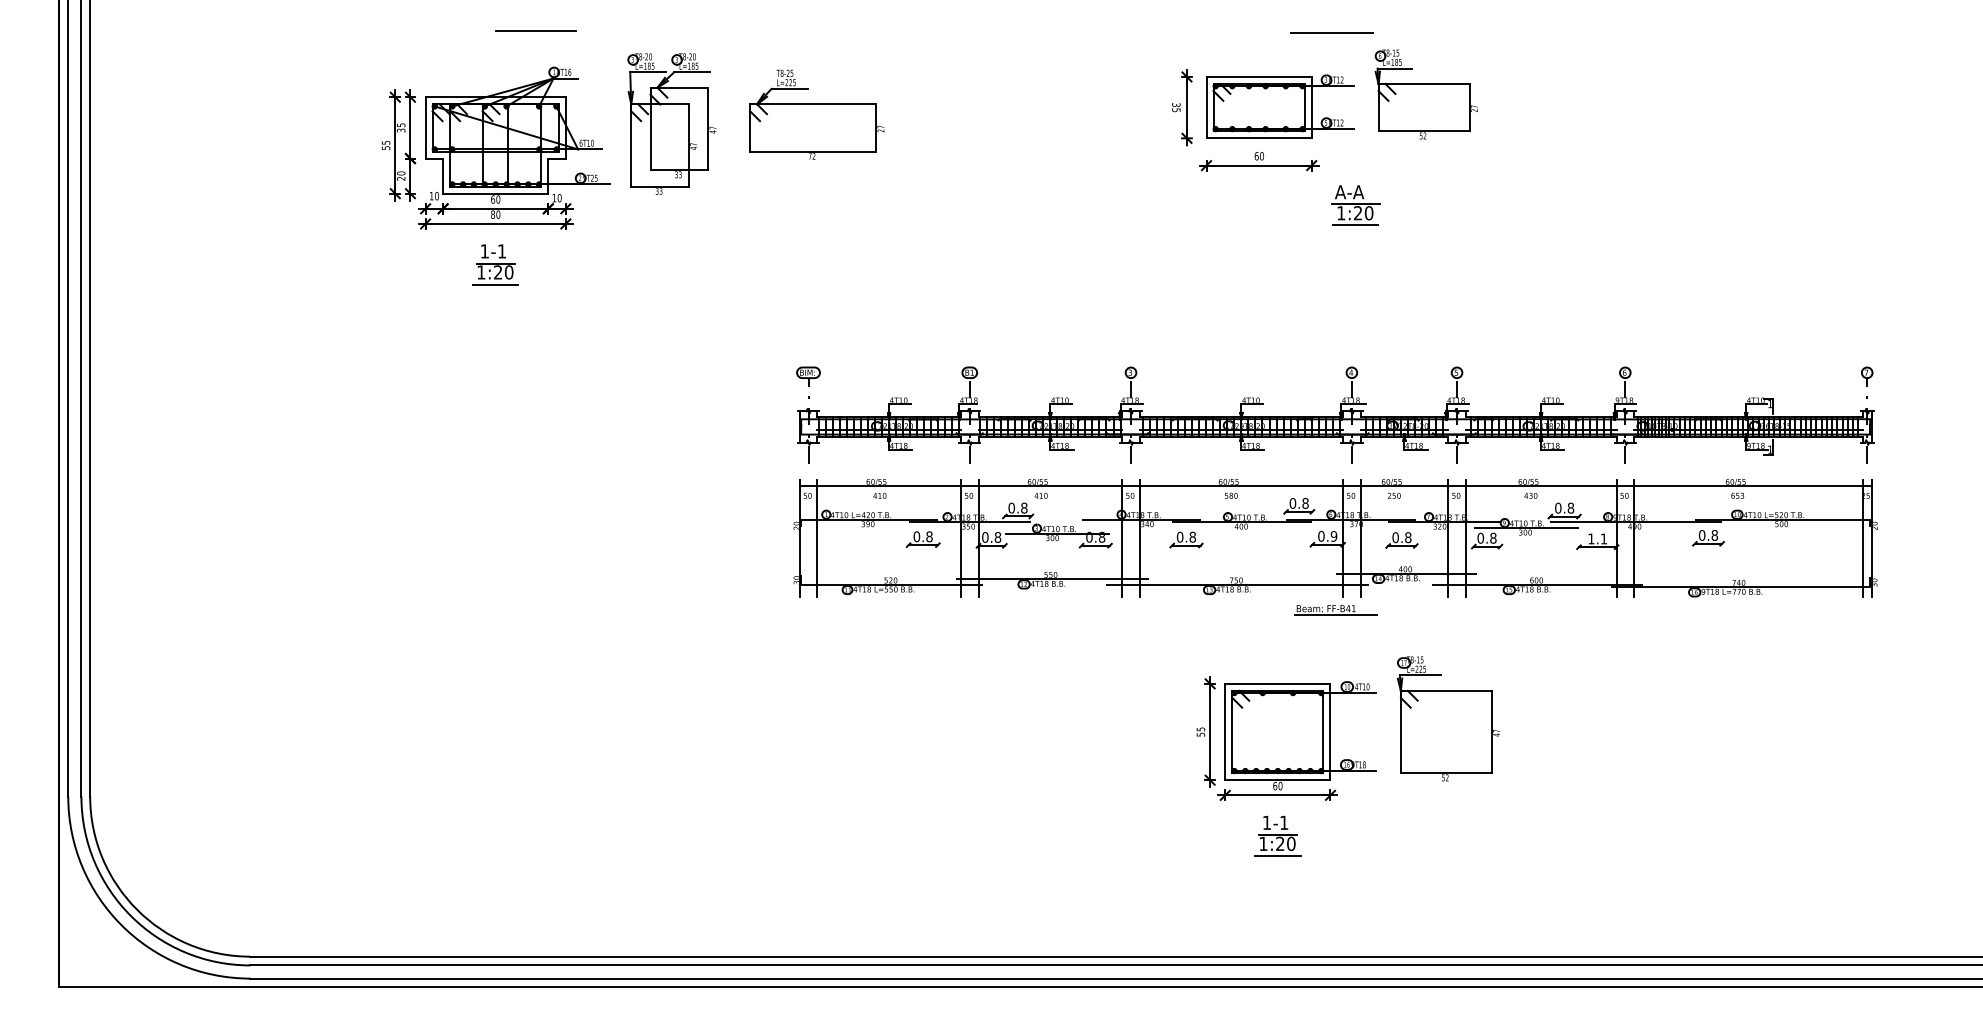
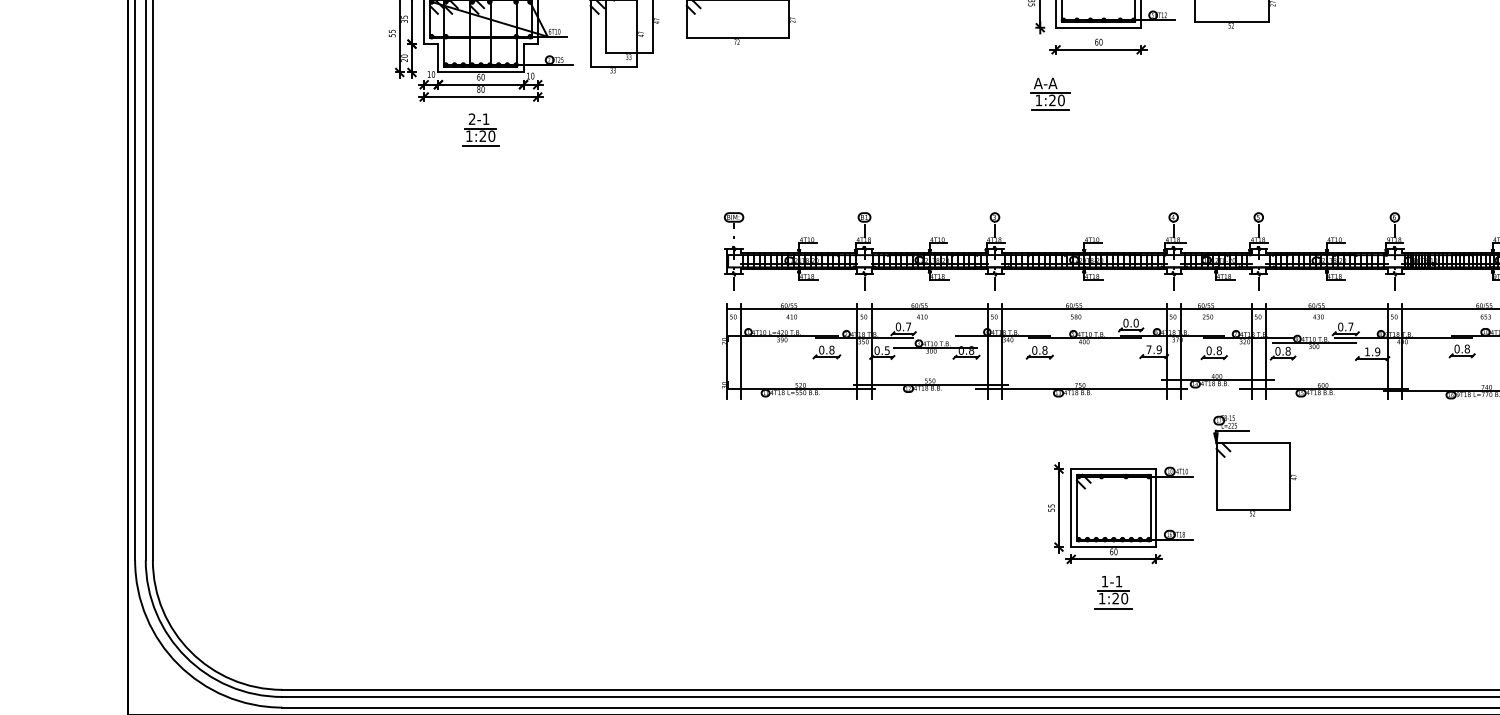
part: (1355, 205) -> (1050, 94), moved
text: (484, 251) -> (471, 119), 1-1 -> 2-1
text: (1305, 503) -> (1136, 323), 0.8 -> 0.0
text: (1024, 507) -> (908, 326), 0.8 -> 0.7
text: (1570, 507) -> (1350, 326), 0.8 -> 0.7
text: (1321, 535) -> (1149, 349), 0.9 -> 7.9
text: (997, 537) -> (886, 350), 0.8 -> 0.5
text: (1603, 538) -> (1377, 351), 1.1 -> 1.9
part: (1335, 610) -> (1160, 409), removed
part: (1448, 718) -> (1255, 465), moved

